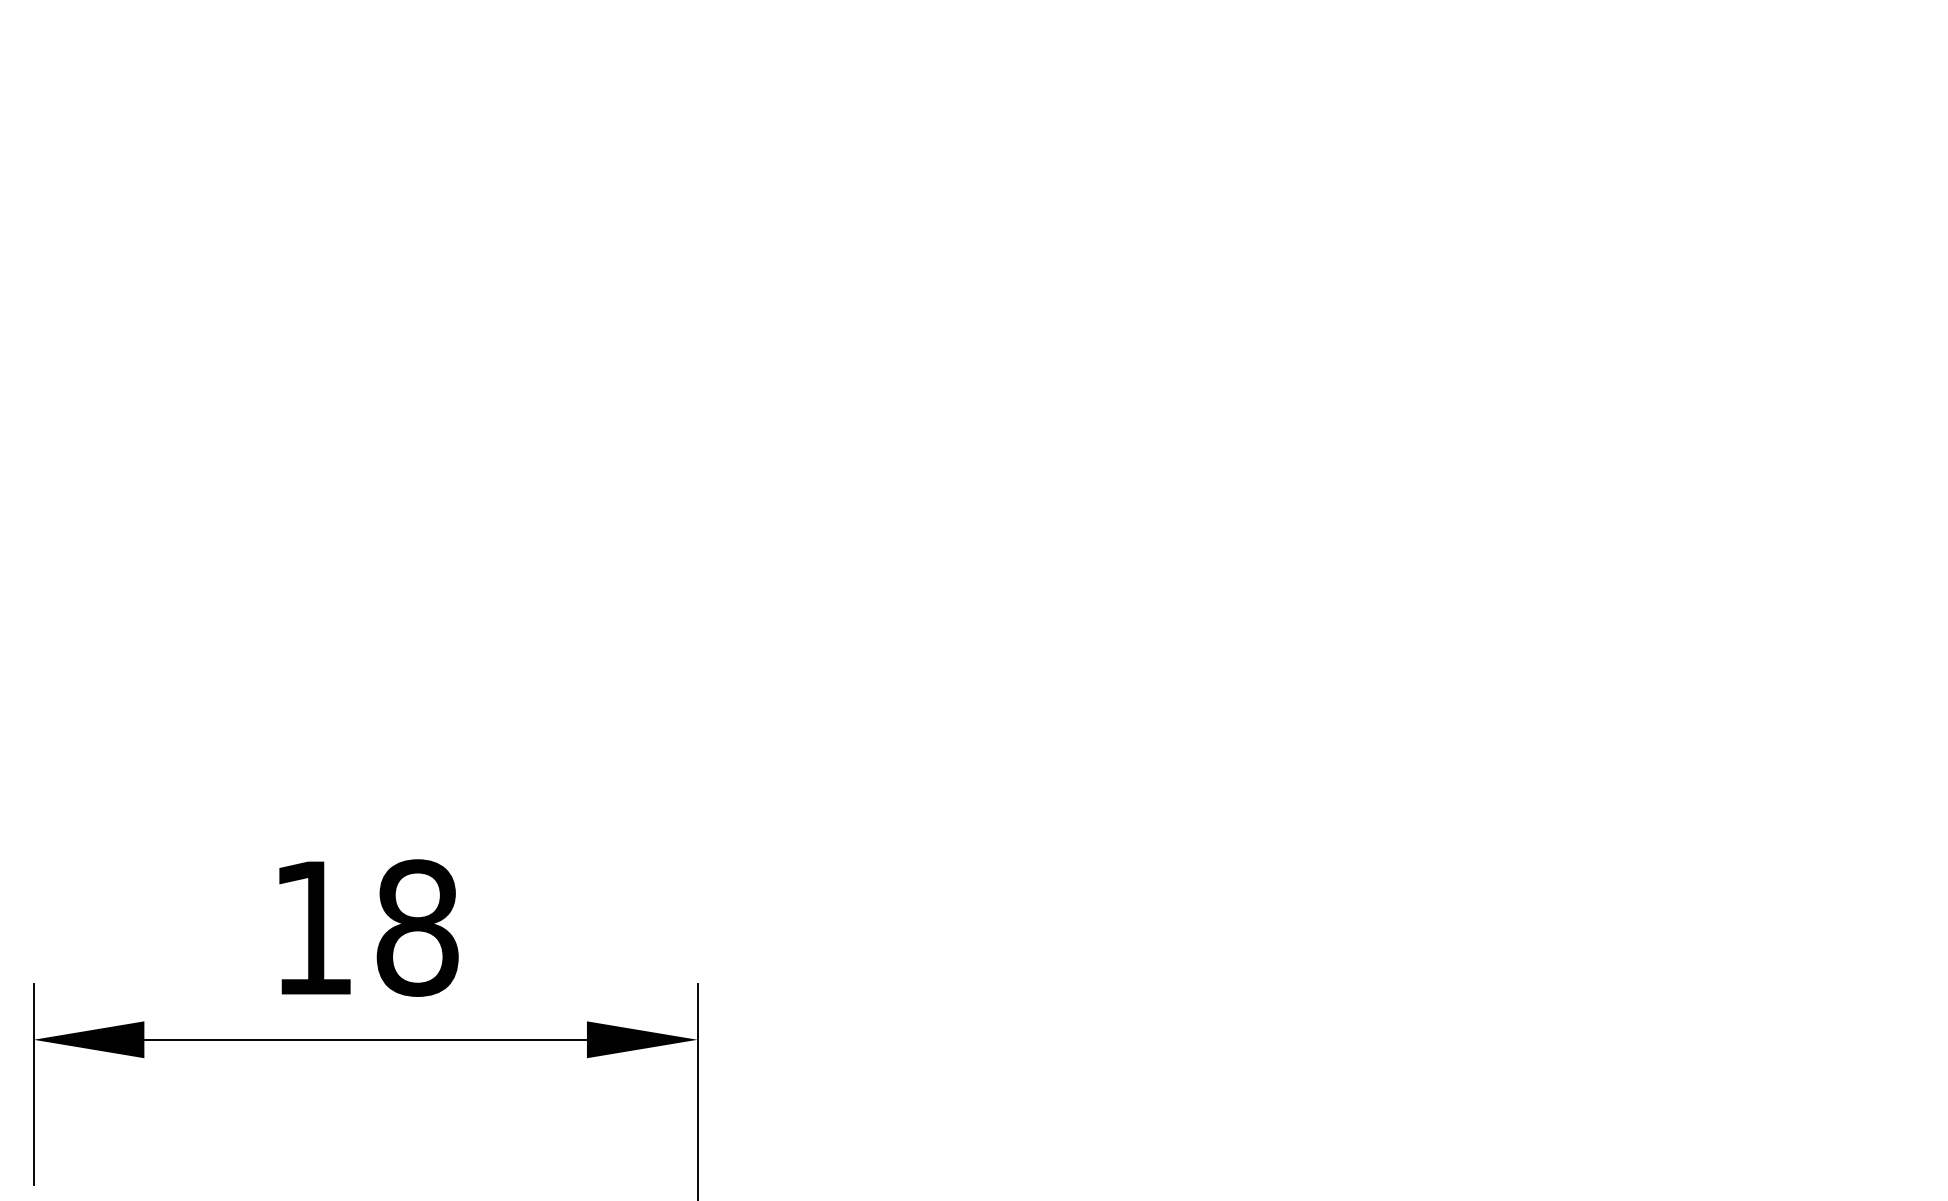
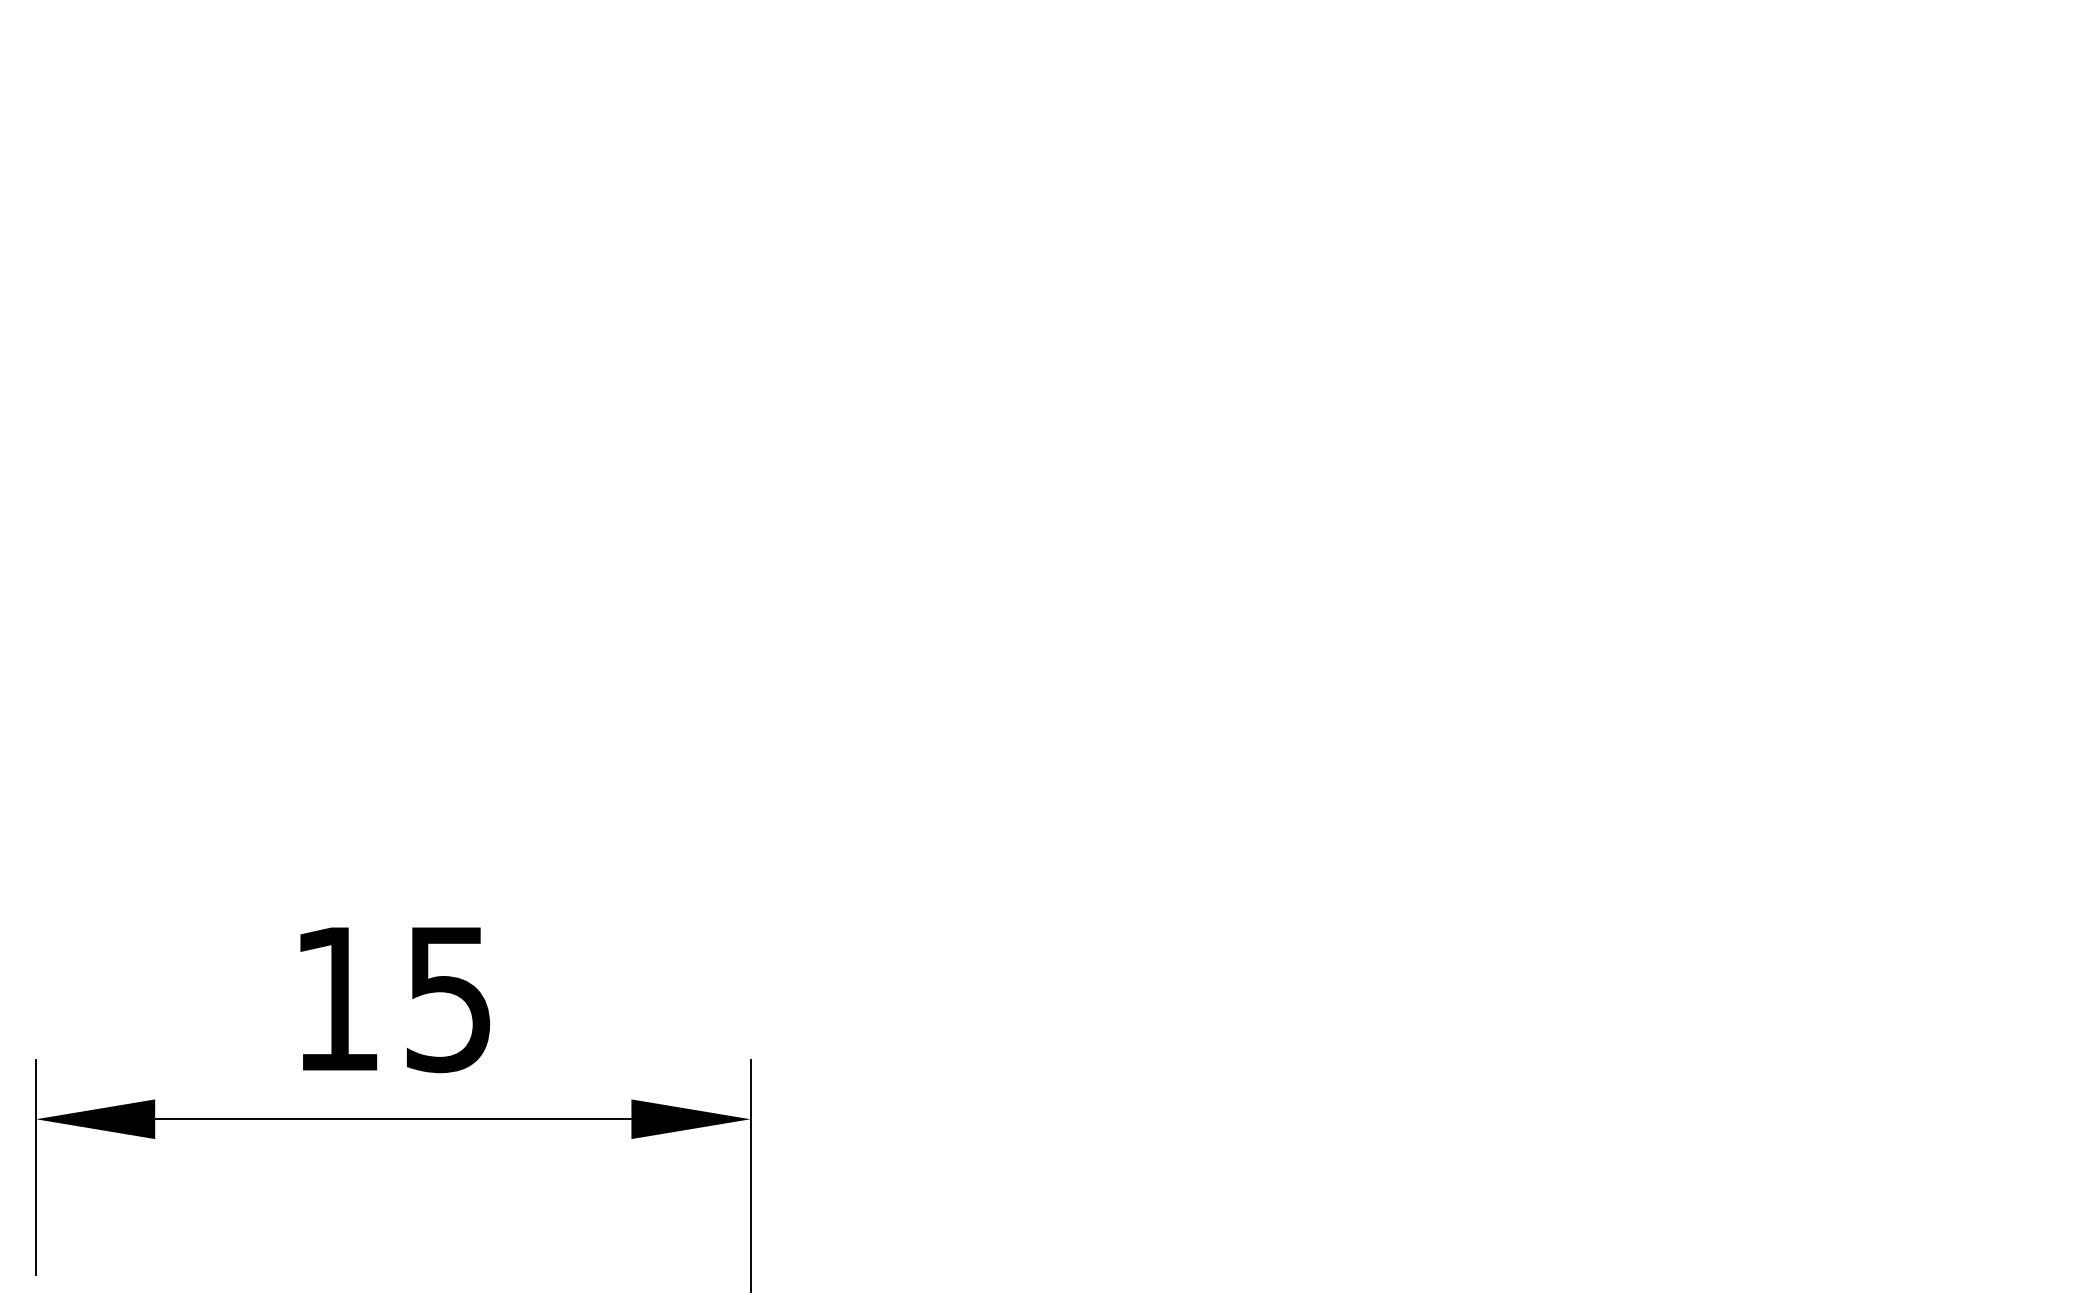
text: (417, 927) -> (449, 998), 18 -> 15

